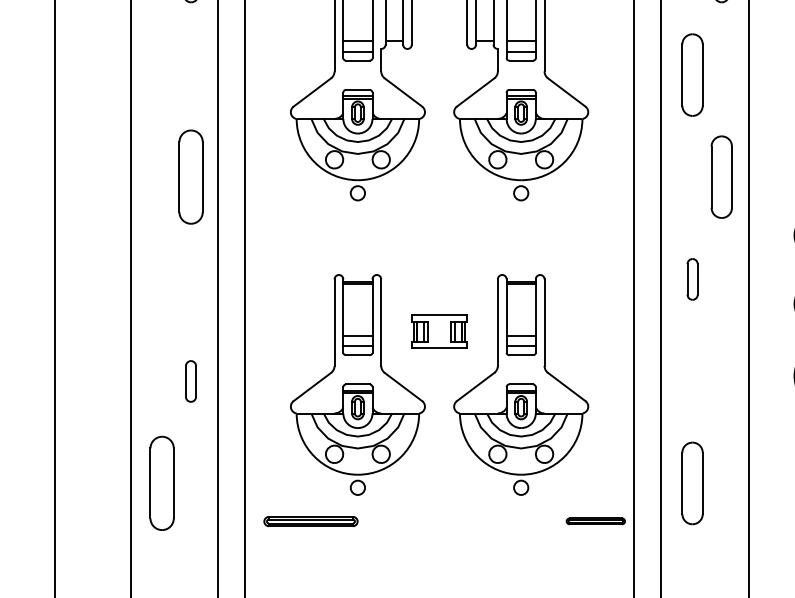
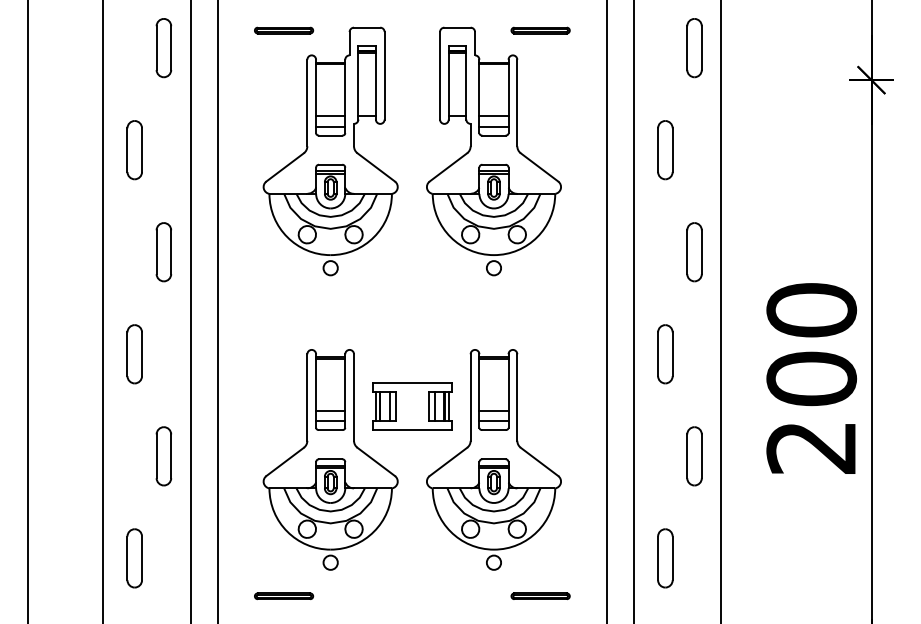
part: (161, 75) -> (134, 150), added
part: (692, 75) -> (665, 150), size x0.71
part: (190, 177) -> (163, 252), size x0.62
part: (721, 177) -> (694, 252), size x0.71
part: (161, 279) -> (134, 354), added
part: (692, 279) -> (665, 354), size x1.43
part: (439, 331) -> (412, 406), size x1.43
part: (190, 381) -> (163, 456), size x1.43
part: (721, 381) -> (694, 456), added
part: (161, 483) -> (134, 558), size x0.62
part: (692, 483) -> (665, 558), size x0.71
part: (311, 520) -> (284, 595), size x0.62
part: (595, 521) -> (540, 596), moved

